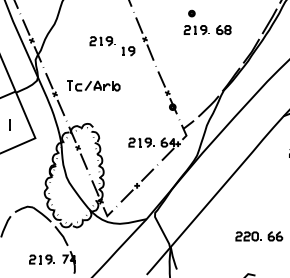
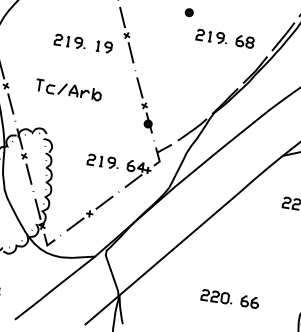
part: (207, 29) -> (225, 38), moved
part: (102, 41) -> (69, 42), moved
part: (93, 85) -> (68, 89), moved

